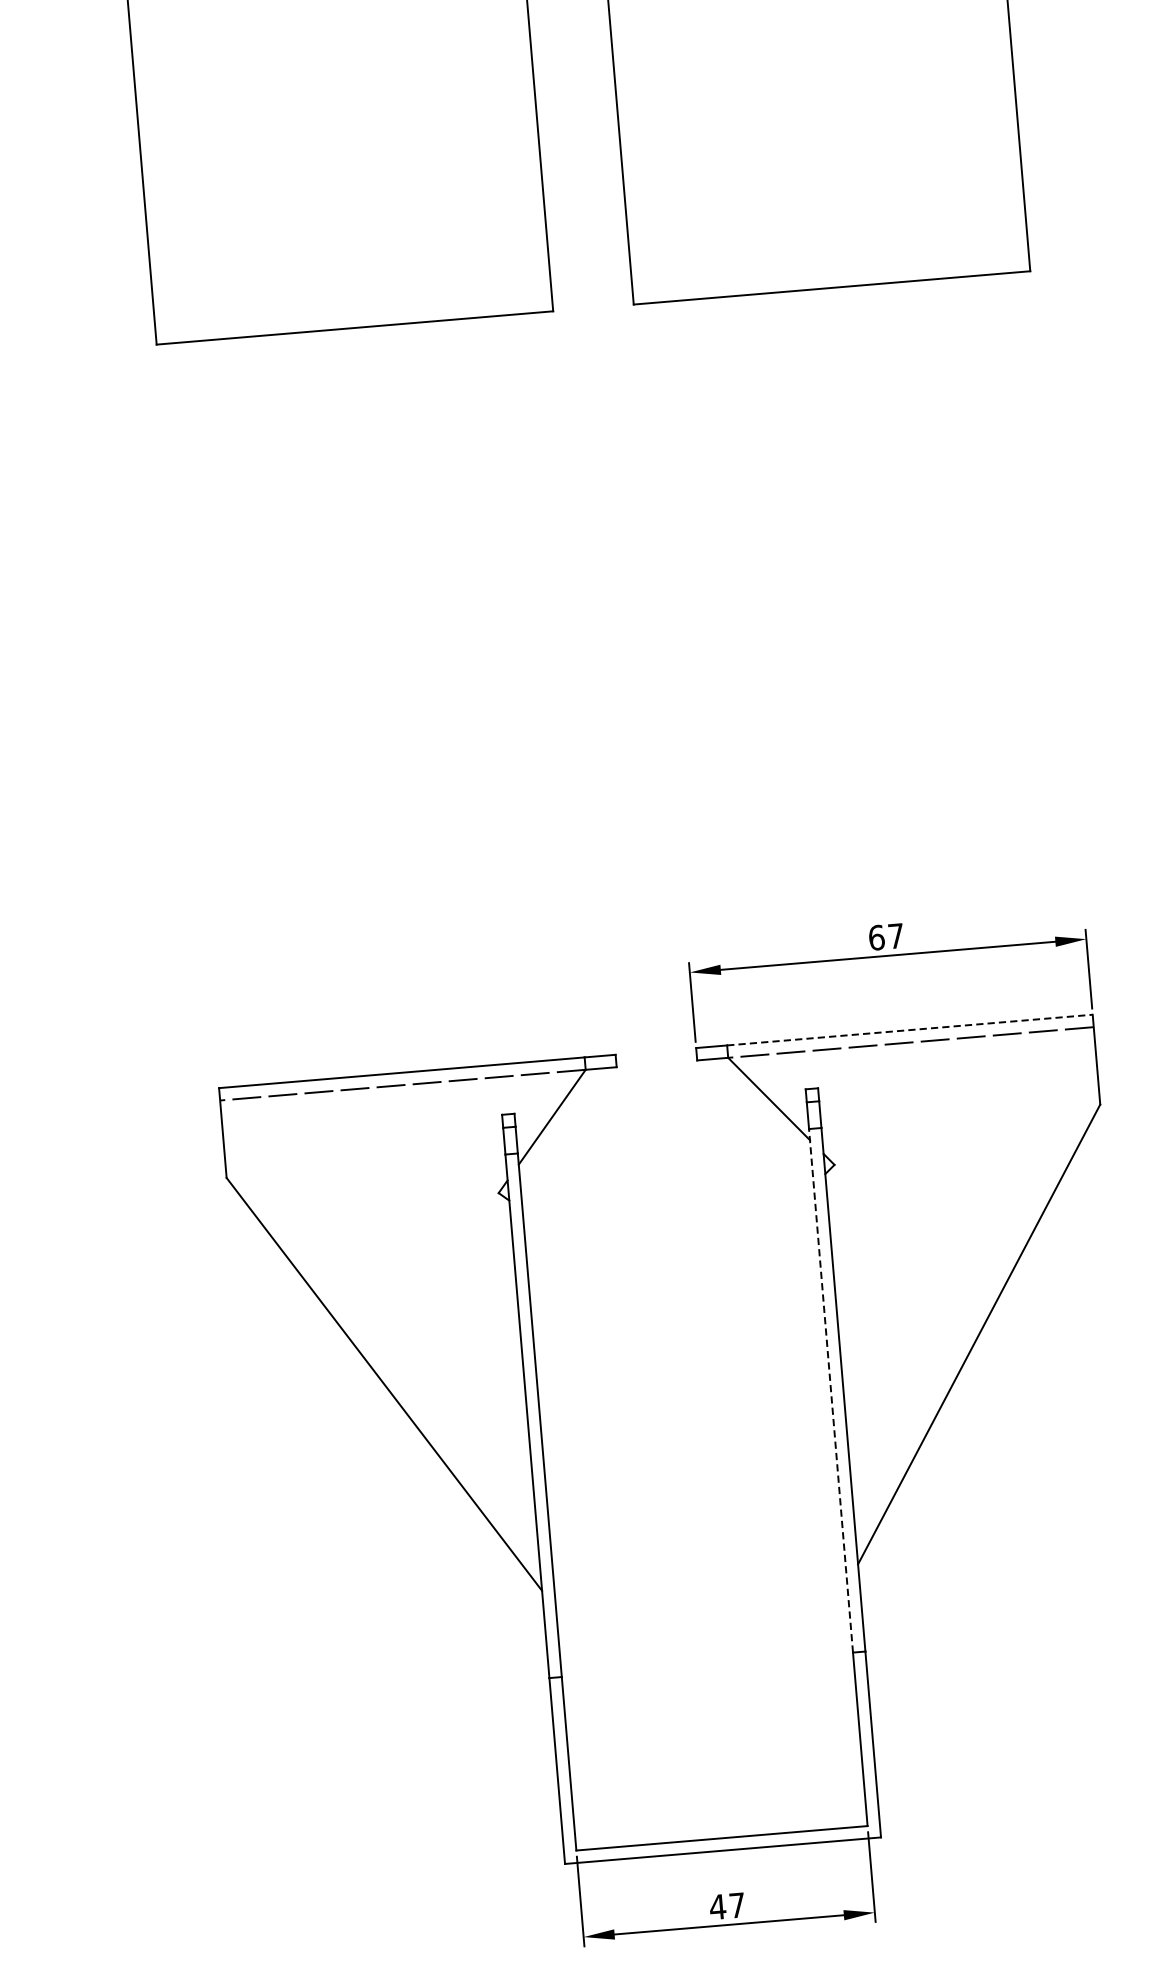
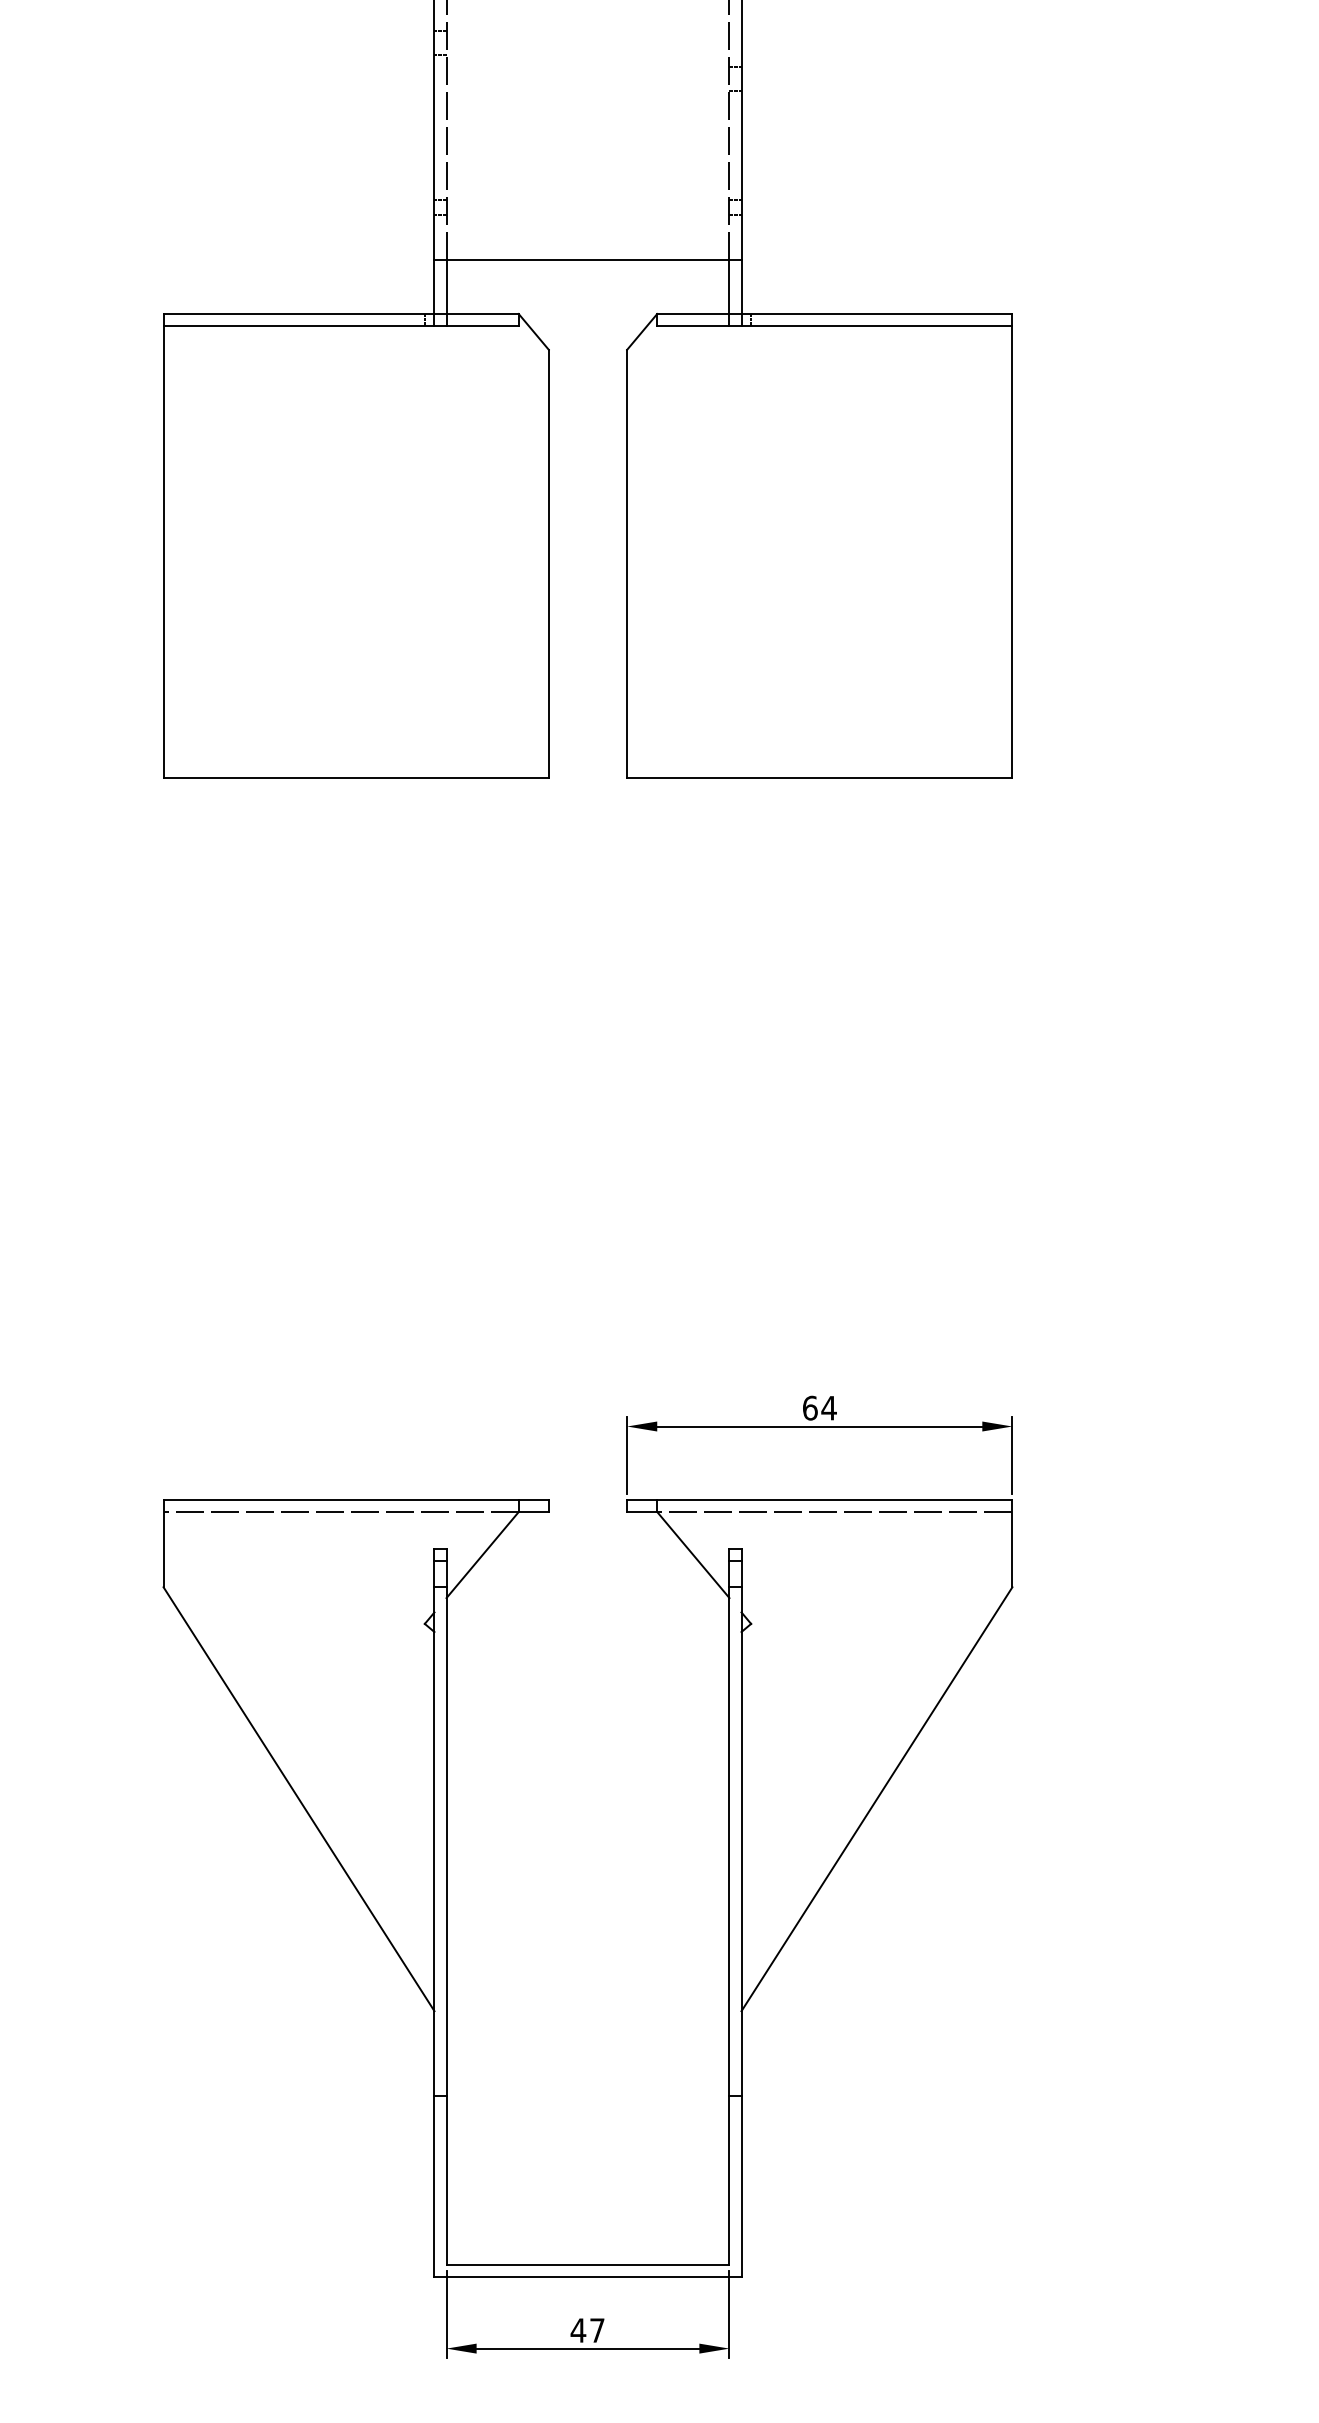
text: (895, 936) -> (828, 1408), 67 -> 64
line: (909, 1029) -> (834, 1499), dashed -> solid
line: (831, 1390) -> (729, 1841), dashed -> solid

